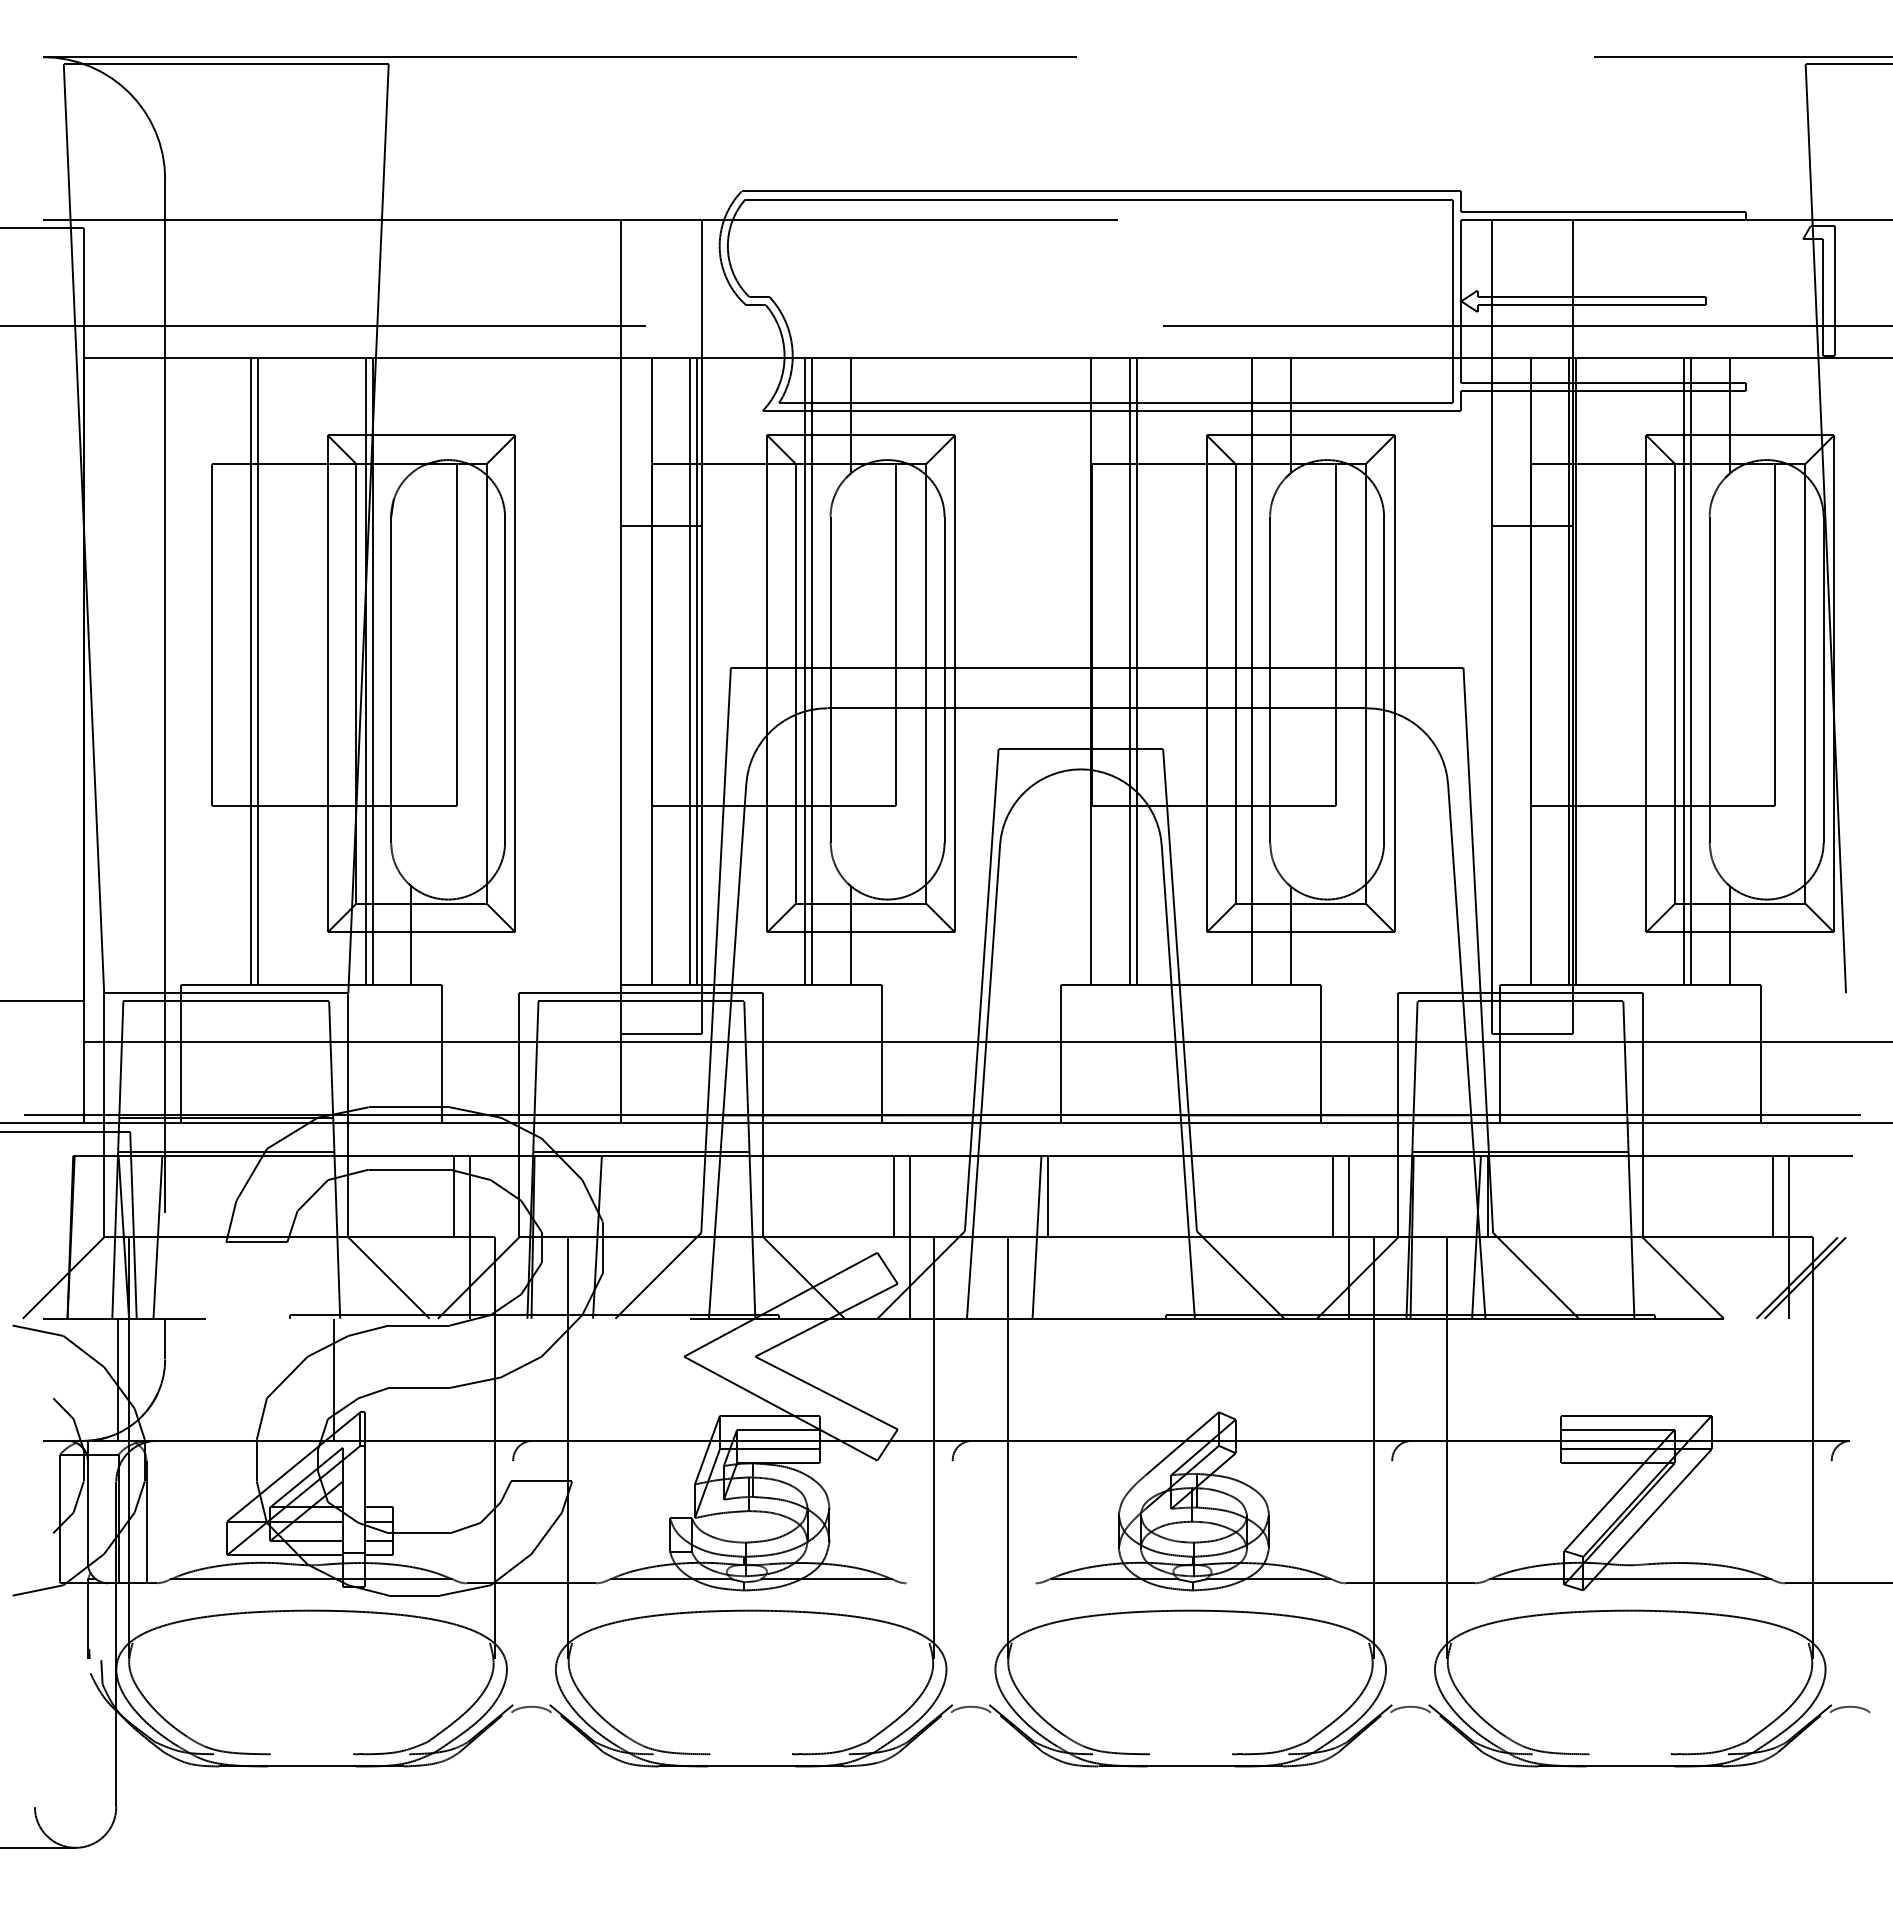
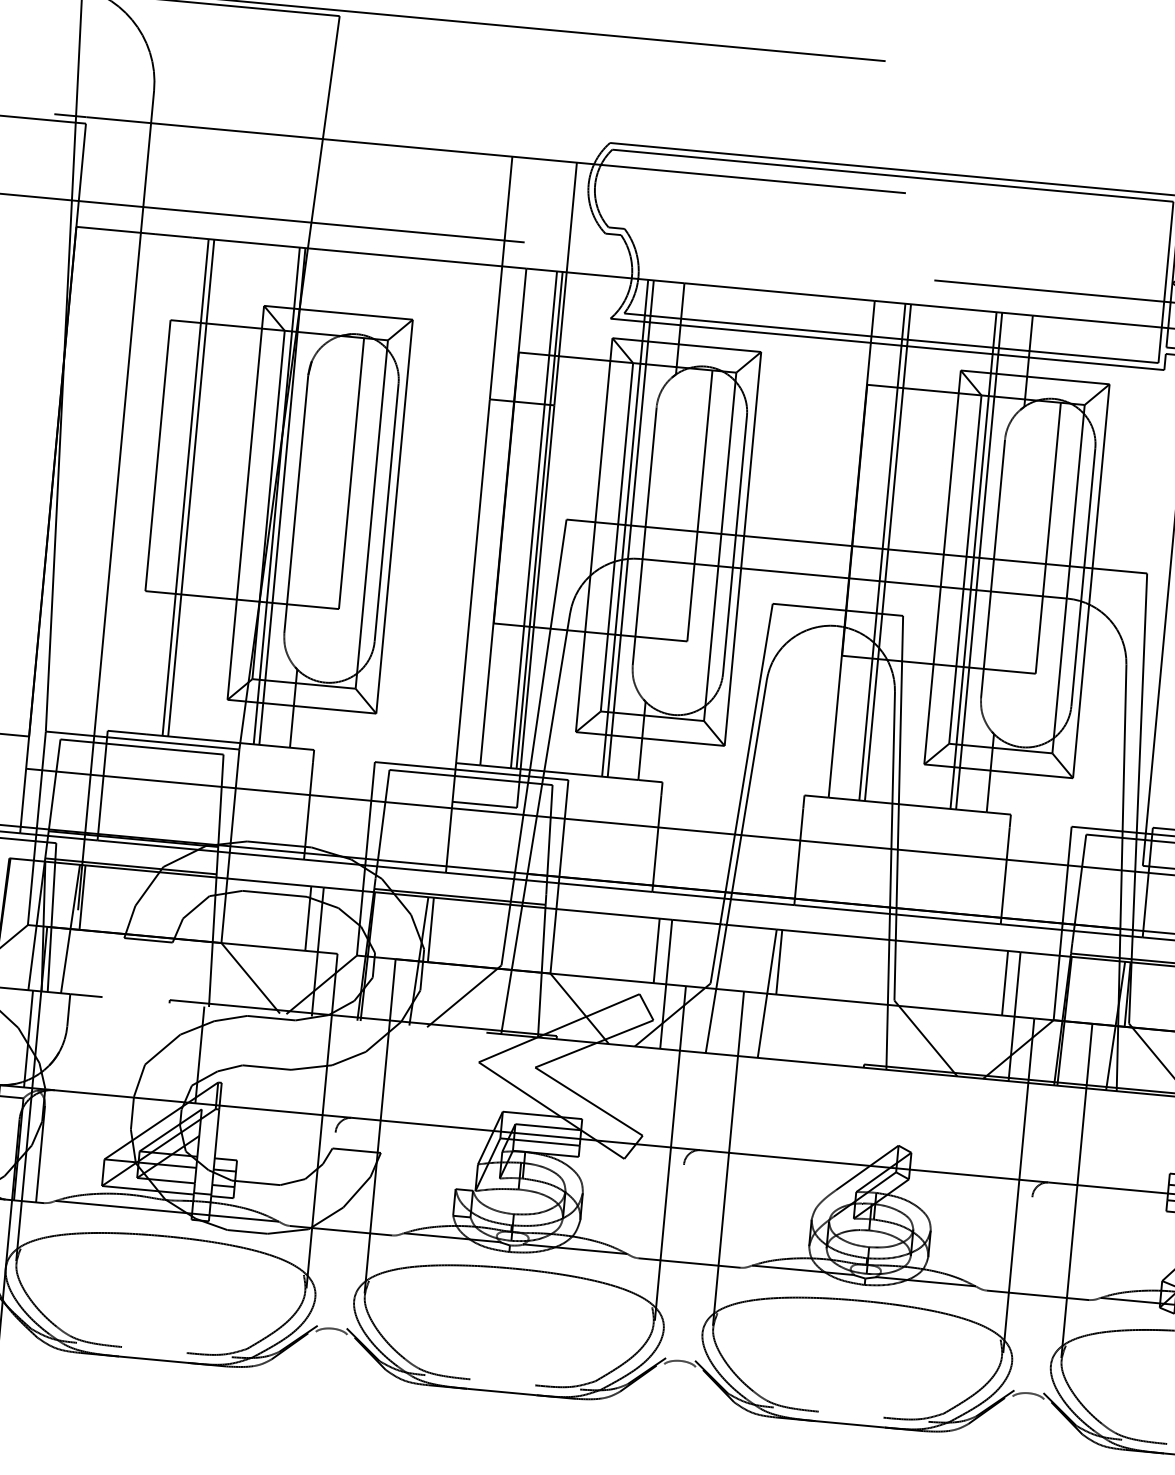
line: (1244, 671) -> (973, 560), added
line: (169, 1196) -> (82, 897), added
line: (608, 1196) -> (430, 929), added
line: (970, 1583) -> (689, 1263), added

